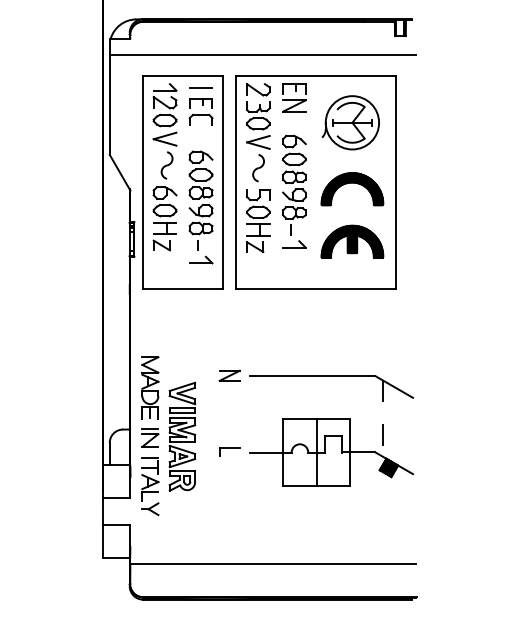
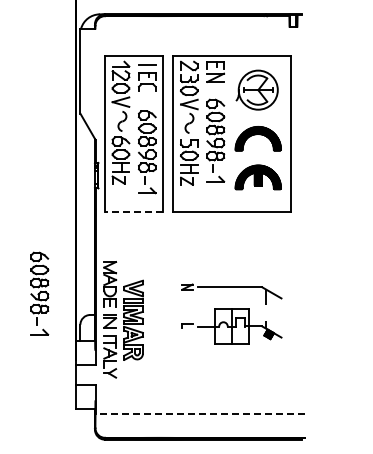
line: (262, 55) -> (192, 40), removed
line: (182, 289) -> (133, 212), solid -> dashed
part: (53, 400) -> (39, 293), added
part: (315, 427) -> (231, 313), size x0.7
line: (273, 563) -> (200, 413), solid -> dashed

